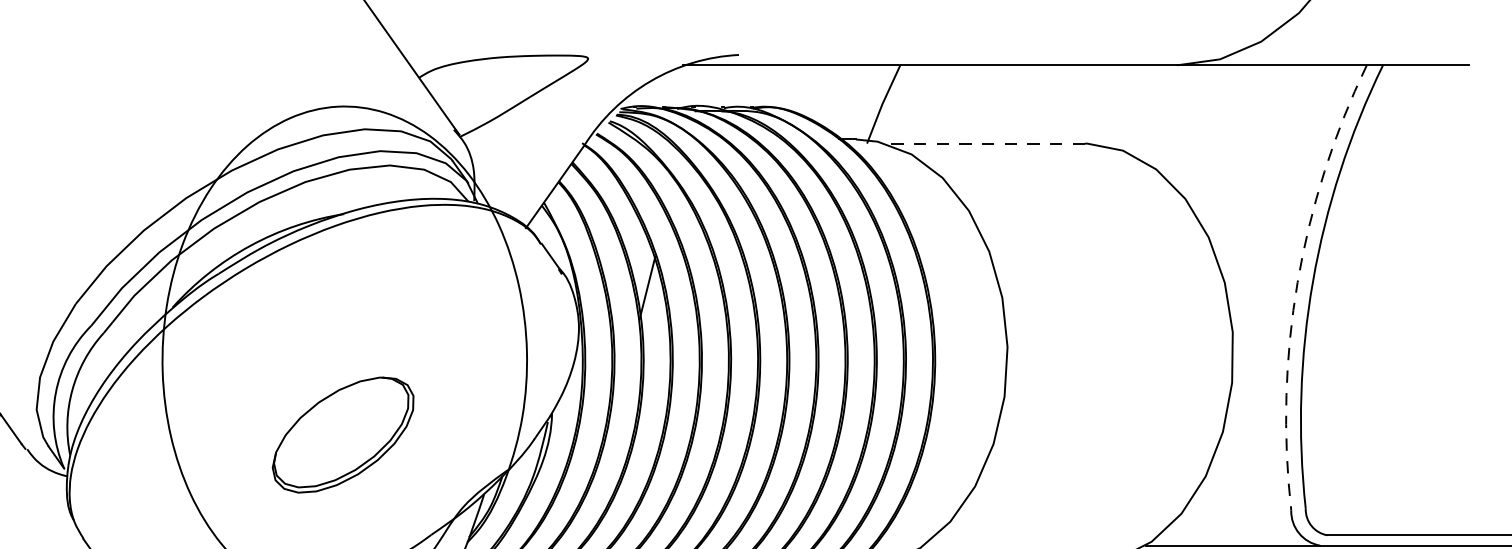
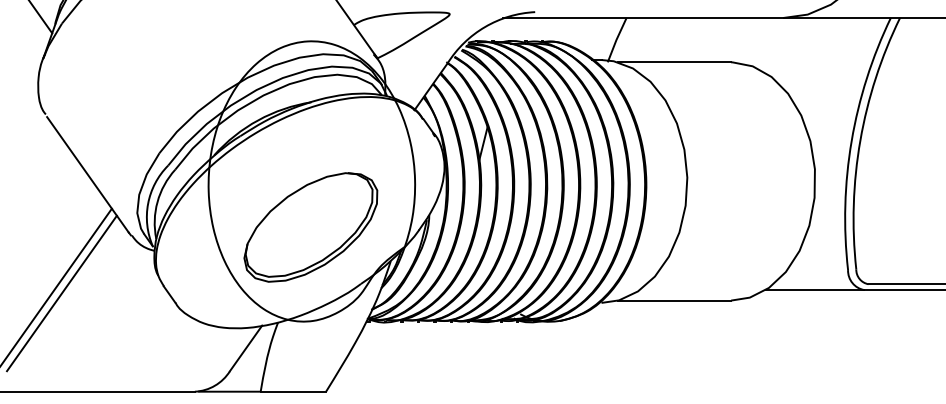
line: (984, 143) -> (674, 62), dashed -> solid
arc: (1297, 283) -> (851, 141), dashed -> solid
part: (342, 435) -> (310, 227), size x1.67

